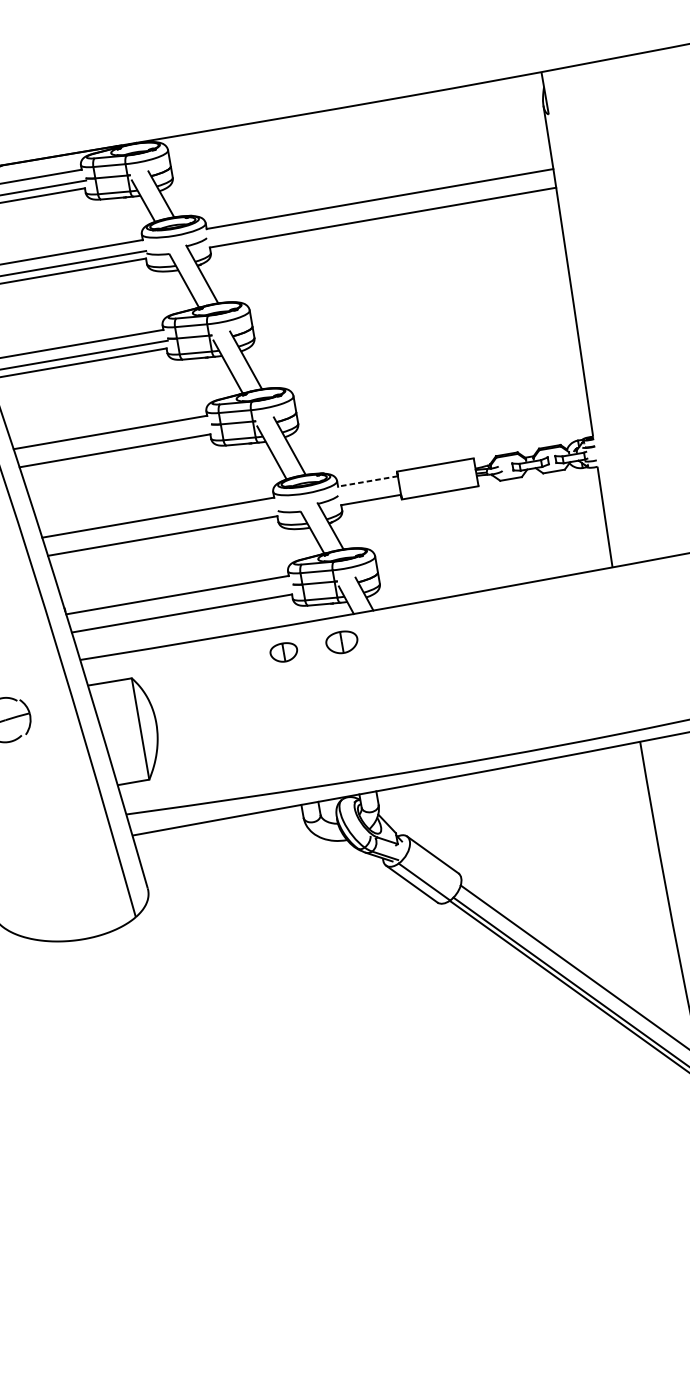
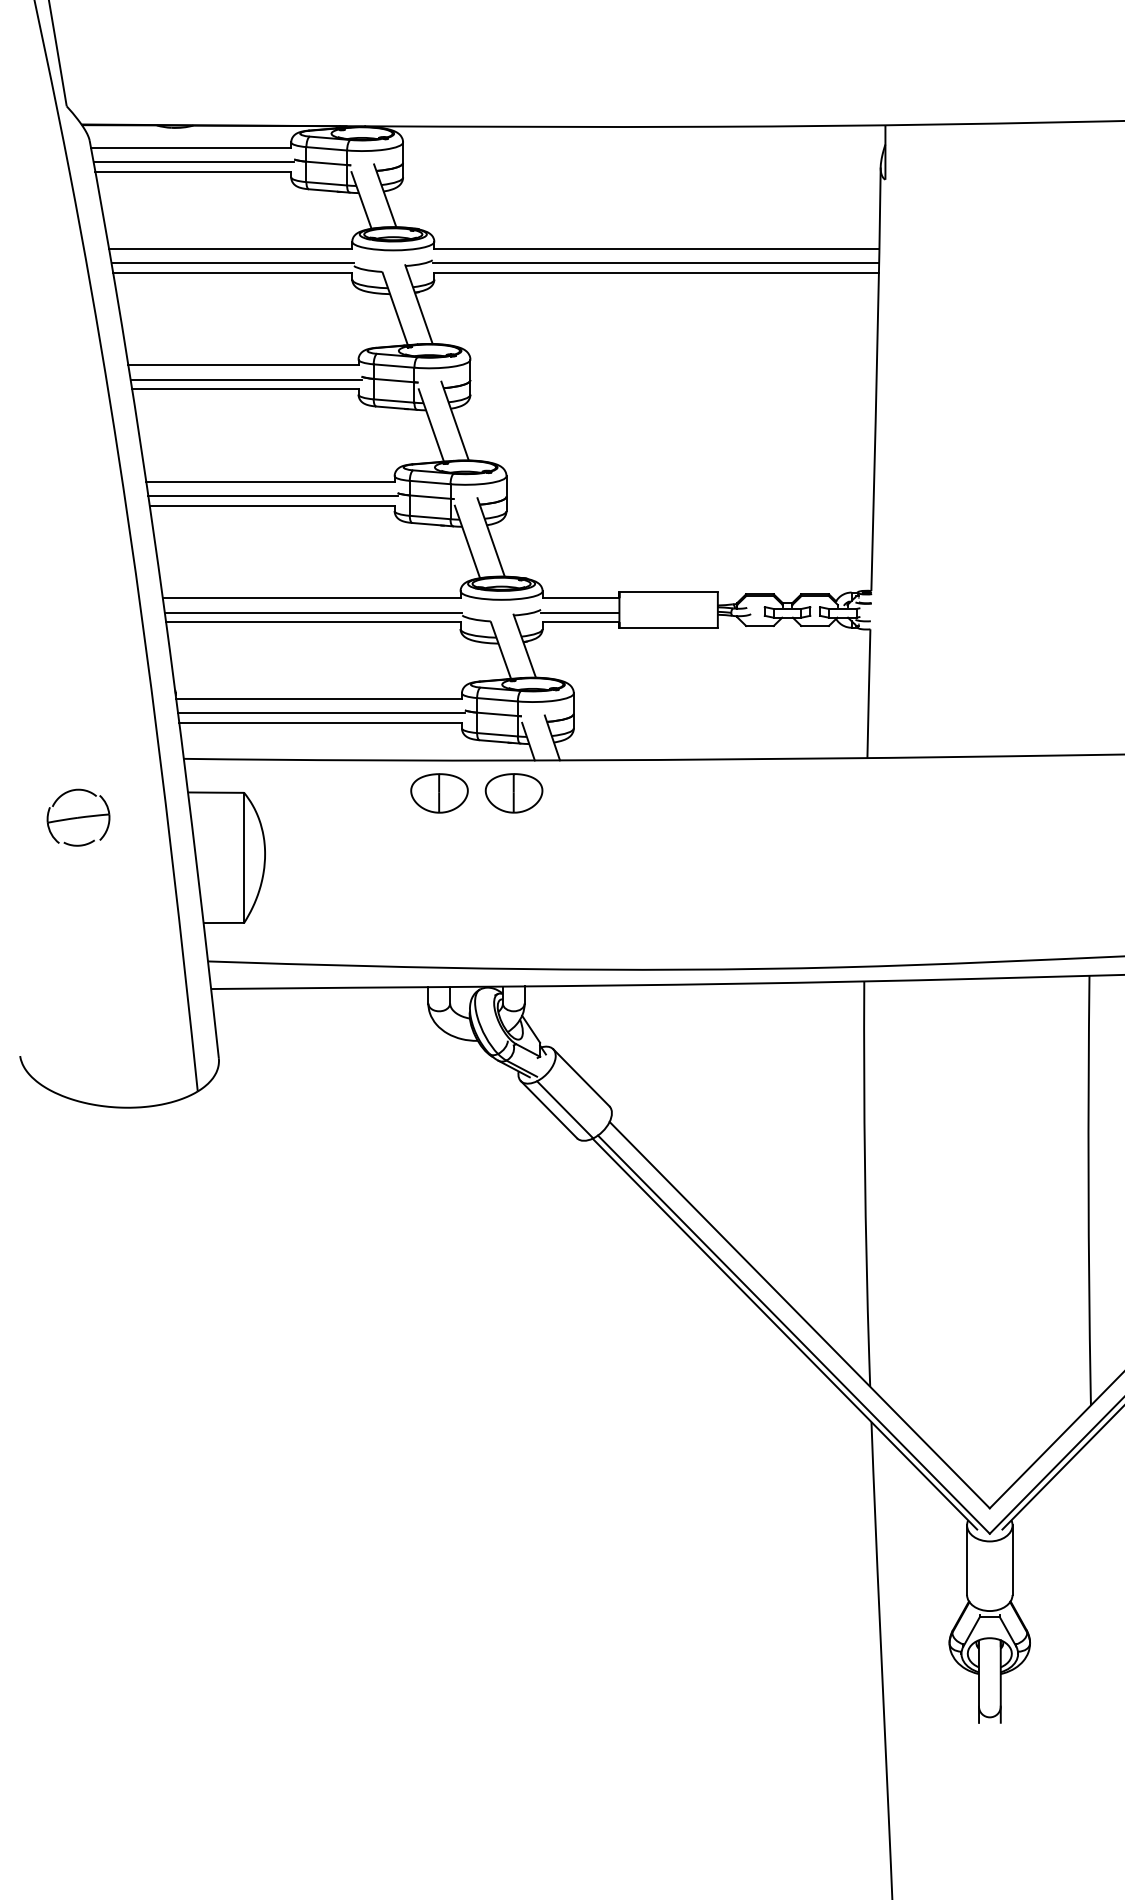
line: (380, 210) -> (655, 263), added
line: (114, 443) -> (272, 496), added
line: (367, 481) -> (580, 598), dashed -> solid
line: (368, 492) -> (579, 612), added
line: (161, 528) -> (313, 612), added
line: (181, 606) -> (321, 713), added
part: (341, 642) -> (513, 793), size x1.43
part: (284, 652) -> (439, 793), size x1.67

